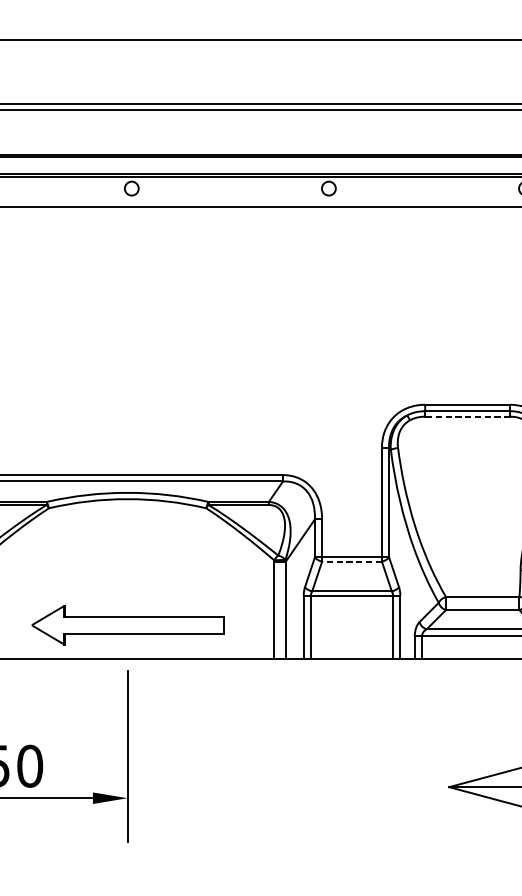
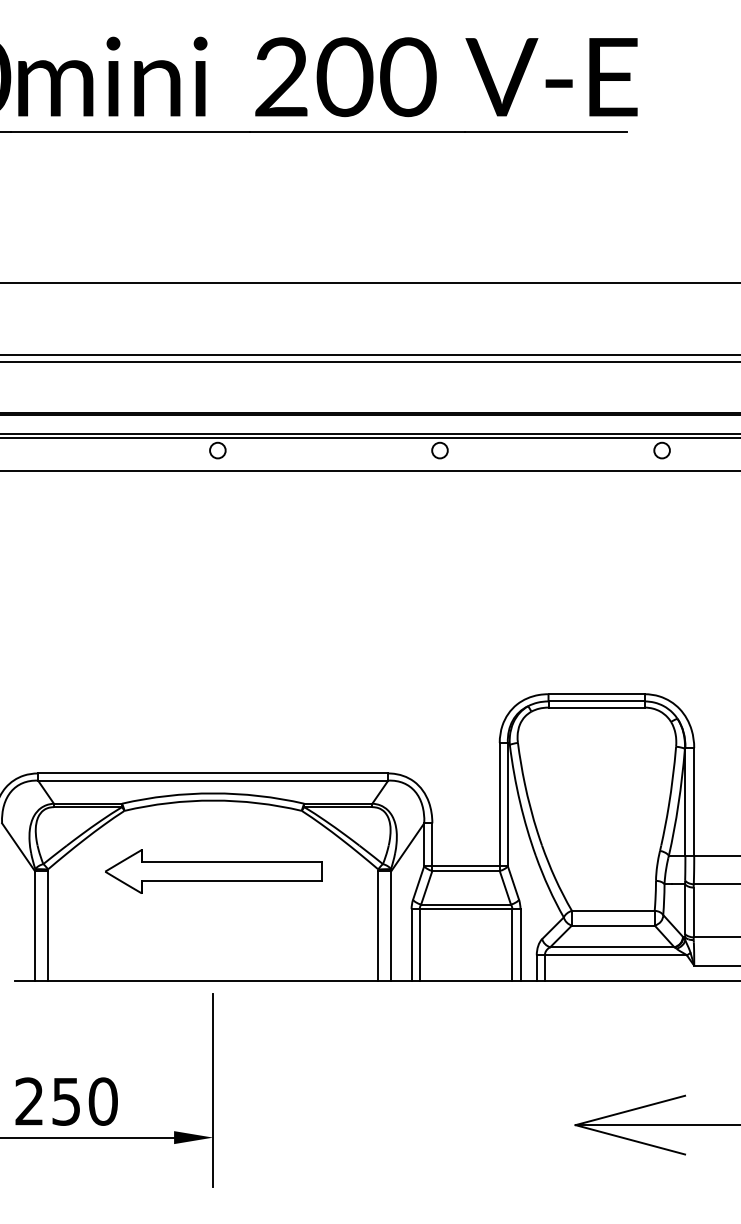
line: (467, 416) -> (596, 707), dashed -> solid
line: (352, 561) -> (466, 870), dashed -> solid
part: (127, 625) -> (213, 871), moved

